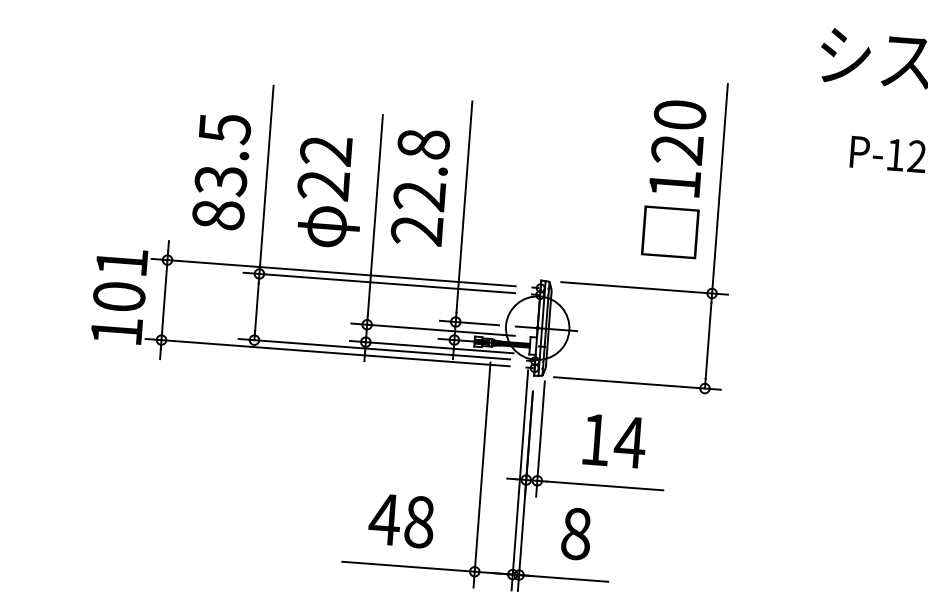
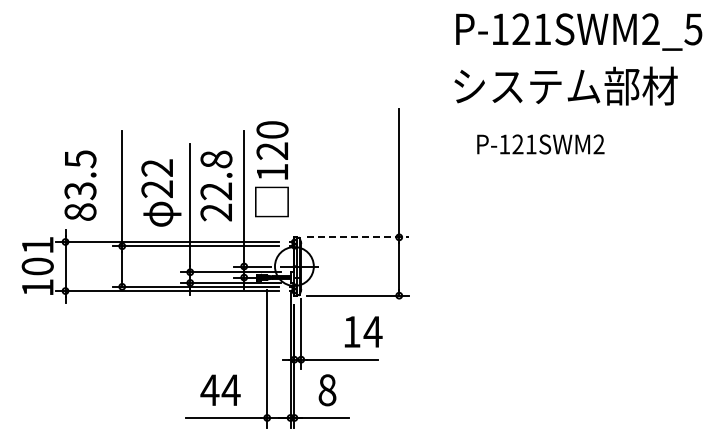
text: (221, 171) -> (80, 185), moved
text: (673, 179) -> (271, 169), moved
line: (645, 288) -> (358, 237), solid -> dashed
text: (614, 440) -> (363, 331), moved
text: (418, 522) -> (230, 390), 48 -> 44

